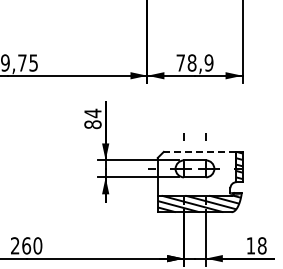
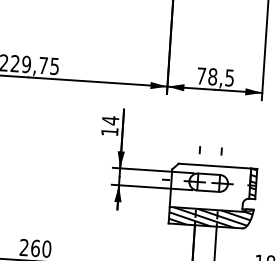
text: (208, 62) -> (229, 77), 78,9 -> 78,5
text: (92, 124) -> (109, 131), 84 -> 14
line: (199, 151) -> (214, 165), dashed -> solid

